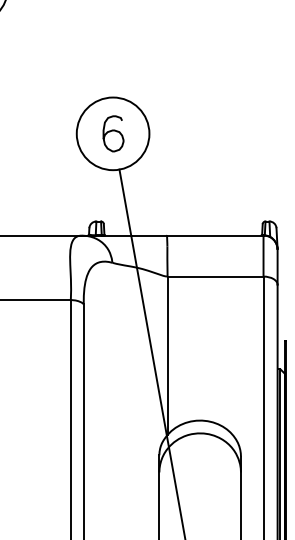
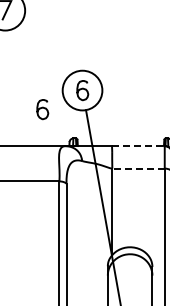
curve: (39, 166) -> (42, 108), added
line: (215, 236) -> (138, 146), solid -> dashed
line: (215, 276) -> (138, 168), solid -> dashed

